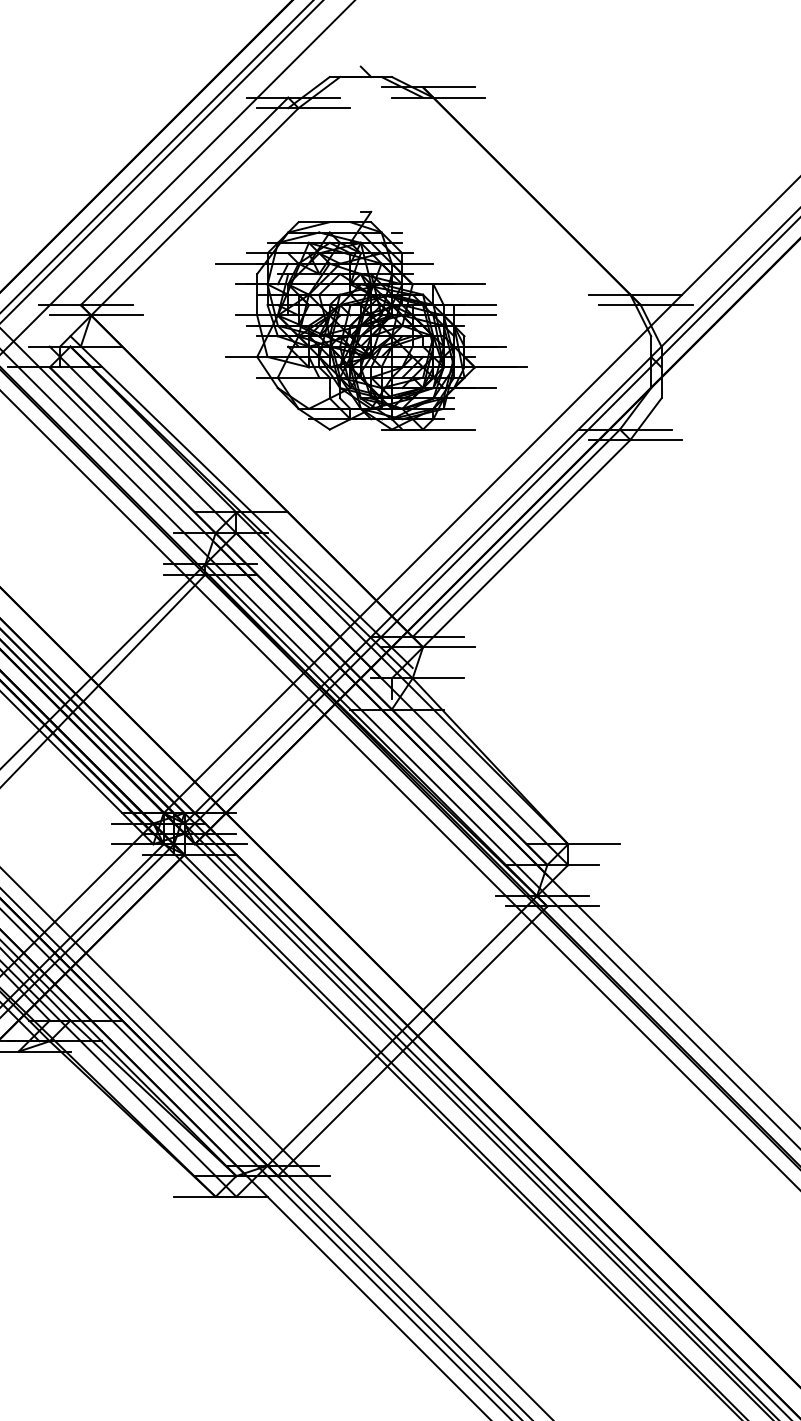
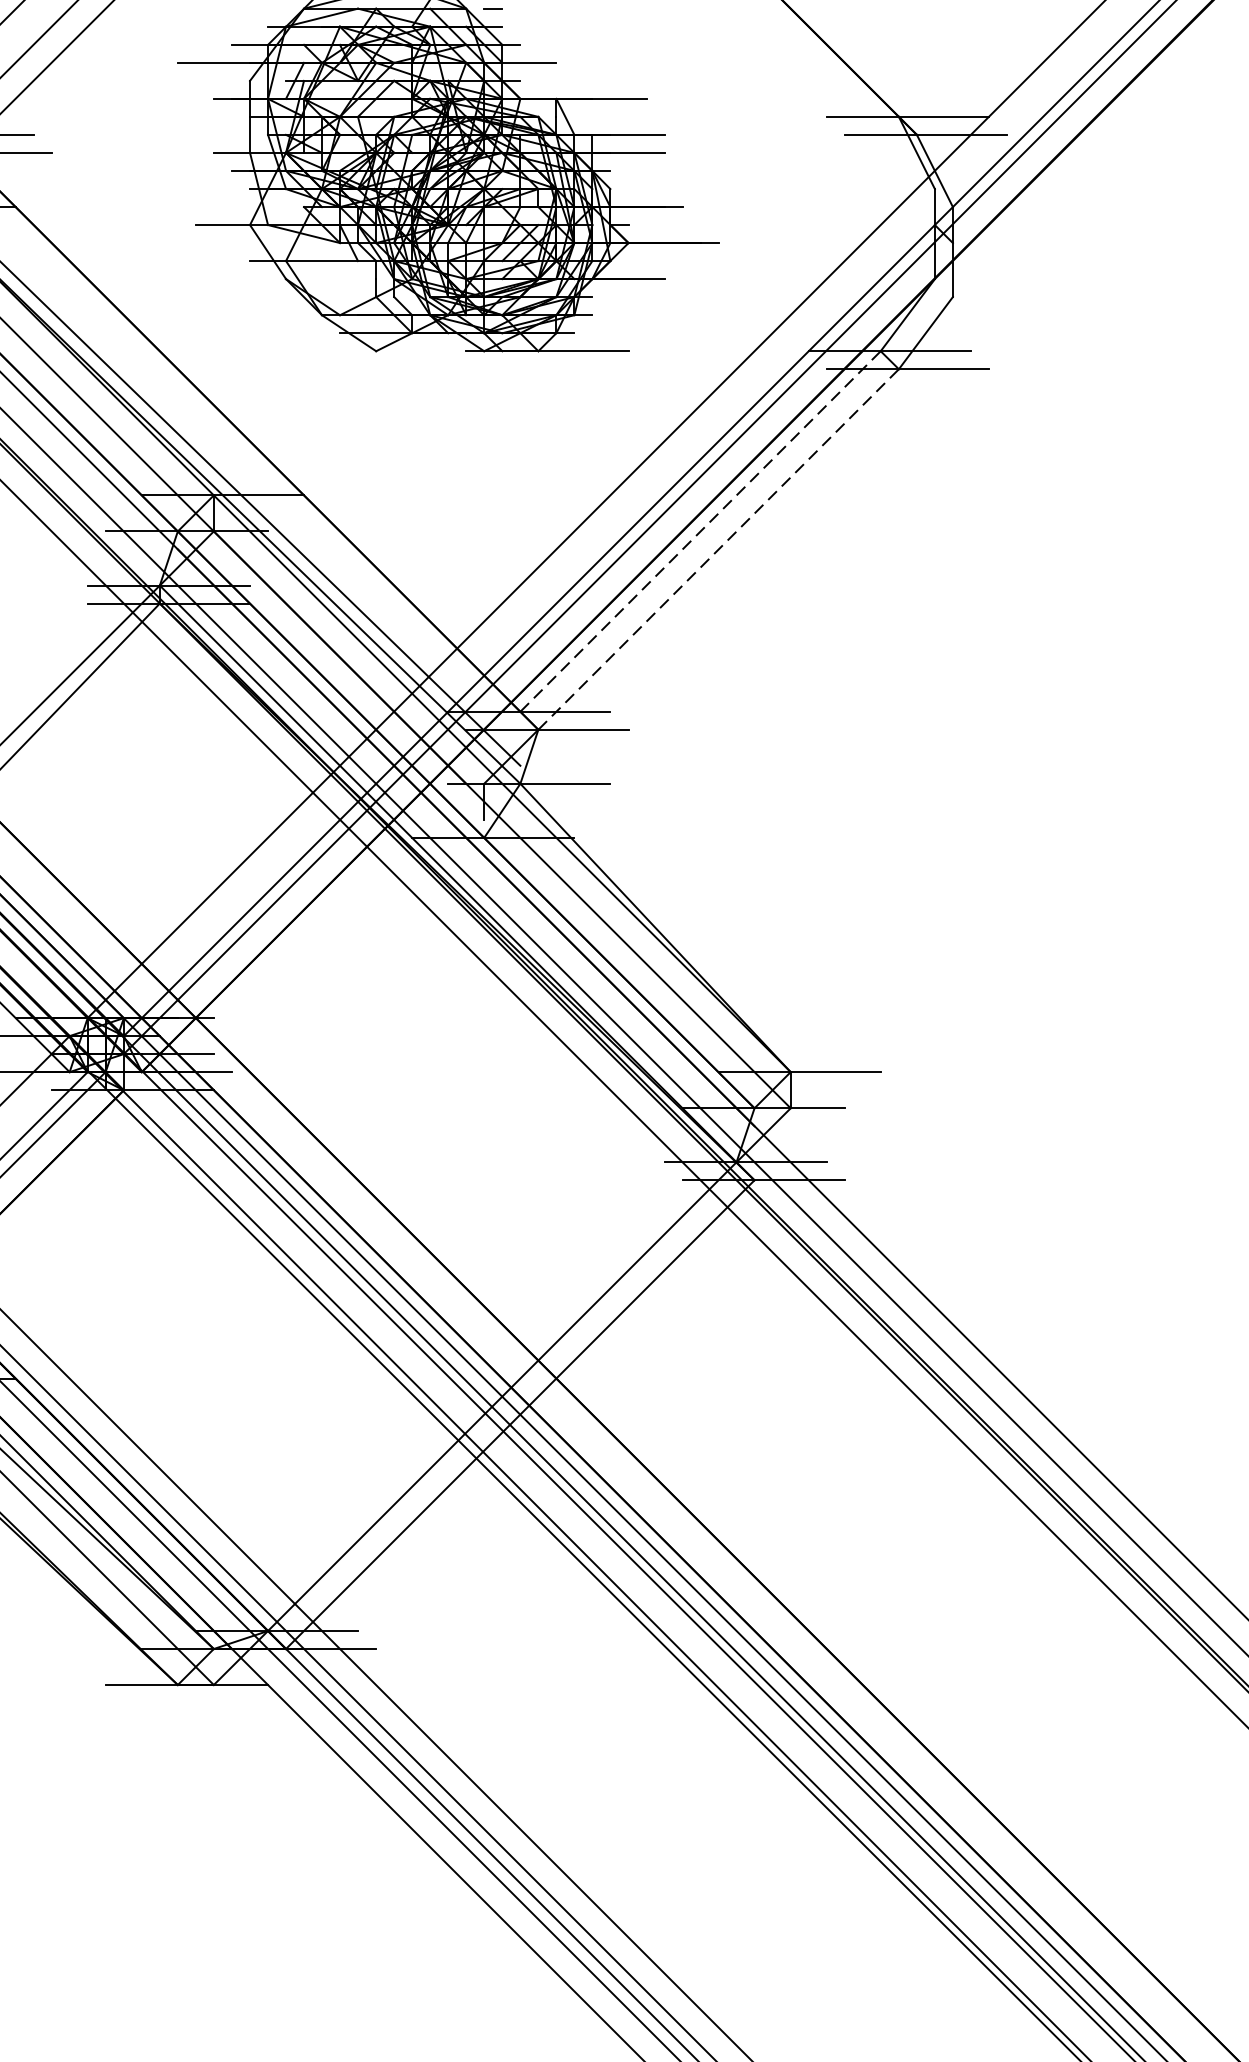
line: (516, 533) -> (700, 531), solid -> dashed
line: (526, 543) -> (718, 549), solid -> dashed

